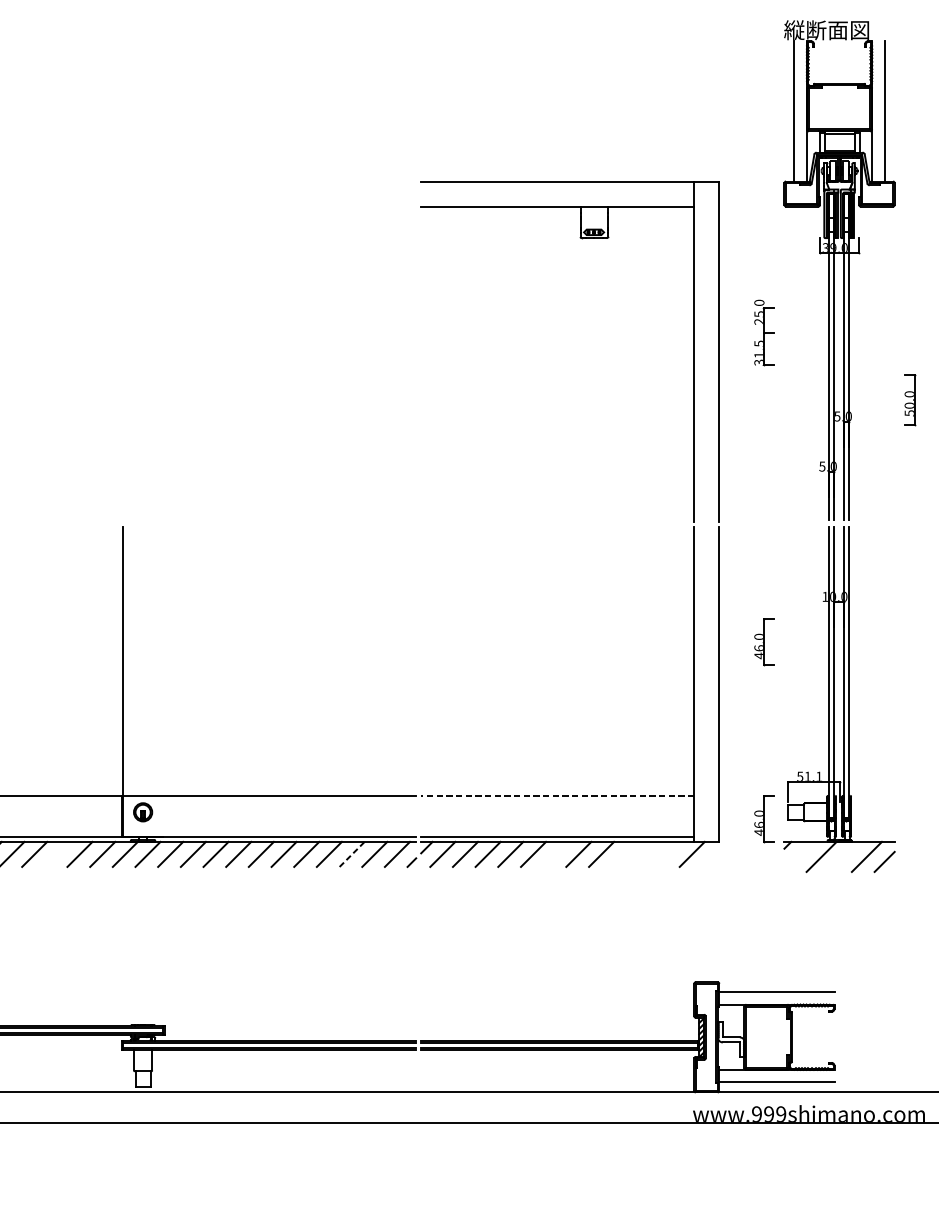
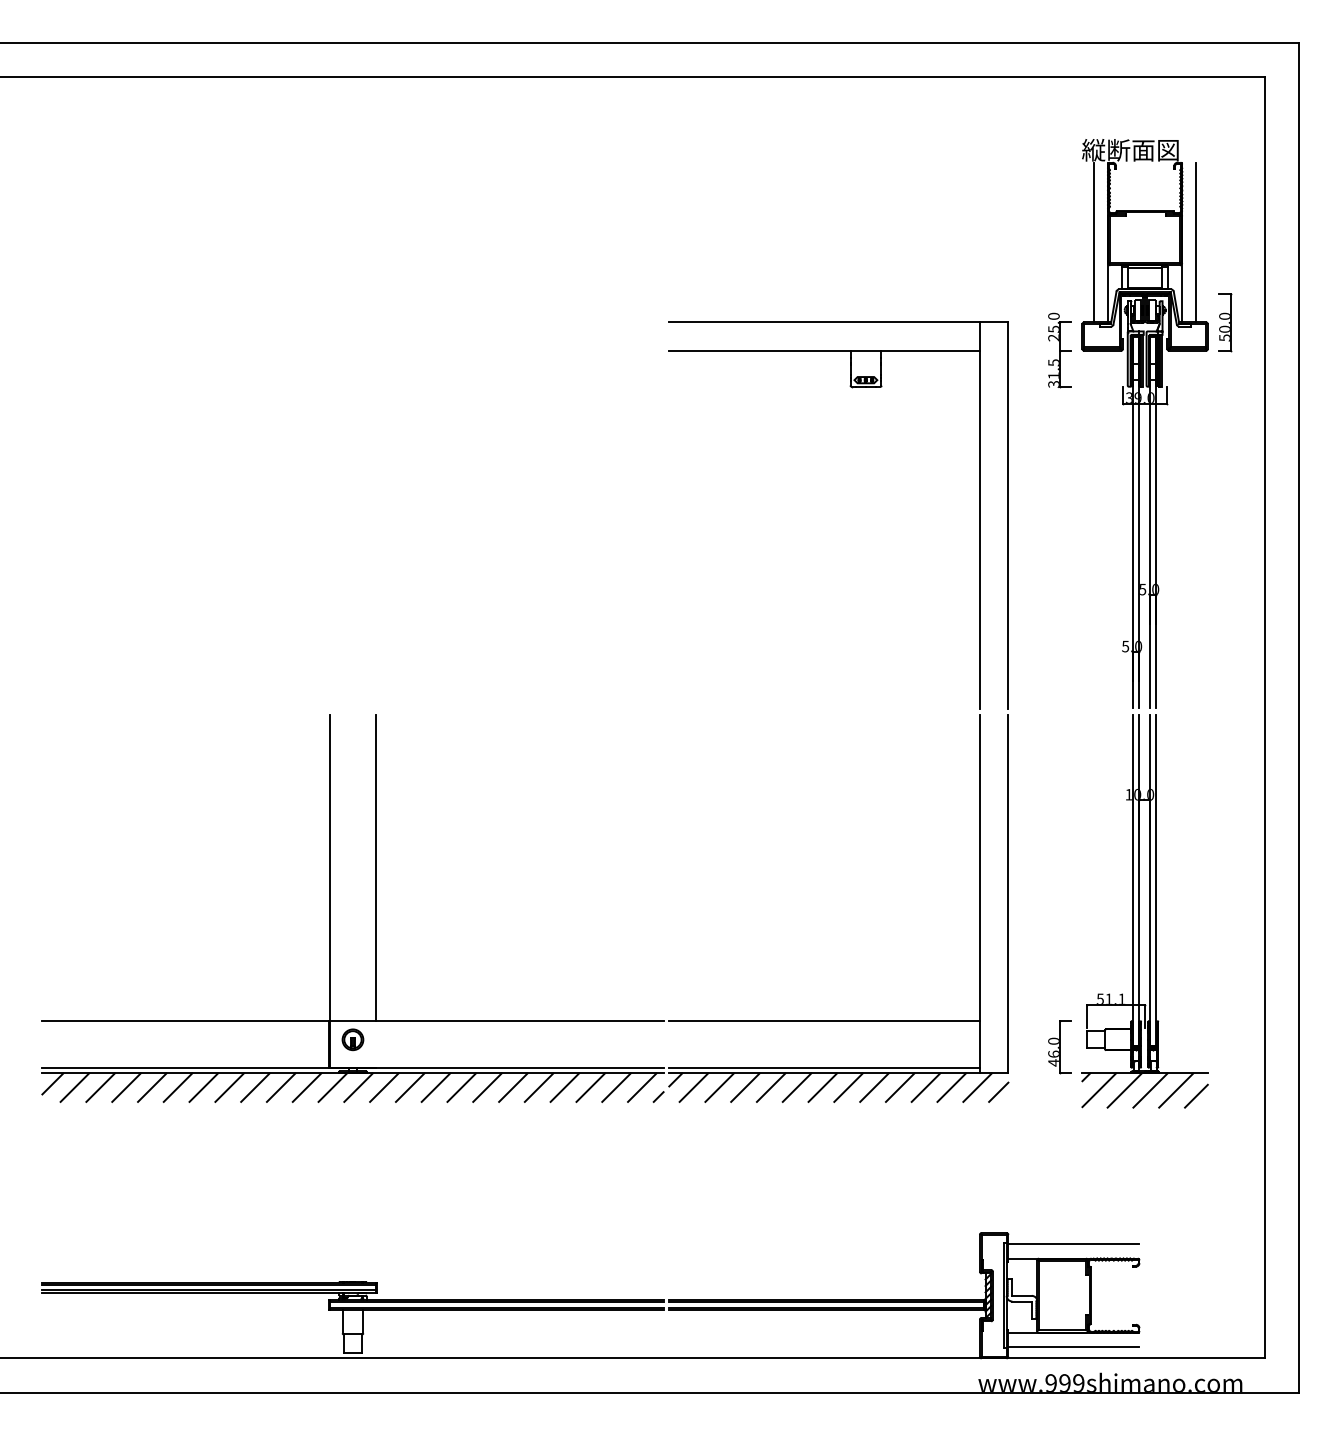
part: (764, 332) -> (1059, 350), moved
part: (910, 399) -> (1225, 322), moved
part: (764, 642) -> (1059, 846), removed
line: (162, 660) -> (375, 867), added
line: (557, 796) -> (824, 1021), dashed -> solid
line: (57, 854) -> (255, 1087), added
line: (352, 854) -> (591, 1087), dashed -> solid
line: (555, 854) -> (822, 1087), added
line: (623, 854) -> (899, 1087), added
line: (646, 854) -> (925, 1087), added
line: (669, 854) -> (951, 1087), added
line: (799, 856) -> (1099, 1090), added
line: (844, 856) -> (1150, 1090), added
line: (710, 857) -> (998, 1091), added

